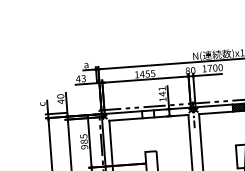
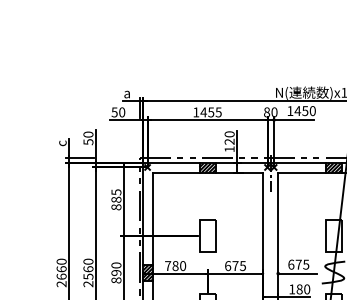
text: (212, 67) -> (301, 110), 1700 -> 1450
text: (81, 78) -> (118, 112), 43 -> 50
text: (162, 91) -> (229, 138), 141 -> 120
text: (61, 101) -> (88, 141), 40 -> 50
hatch: (148, 114) -> (207, 168), added
text: (84, 147) -> (116, 207), 985 -> 885

